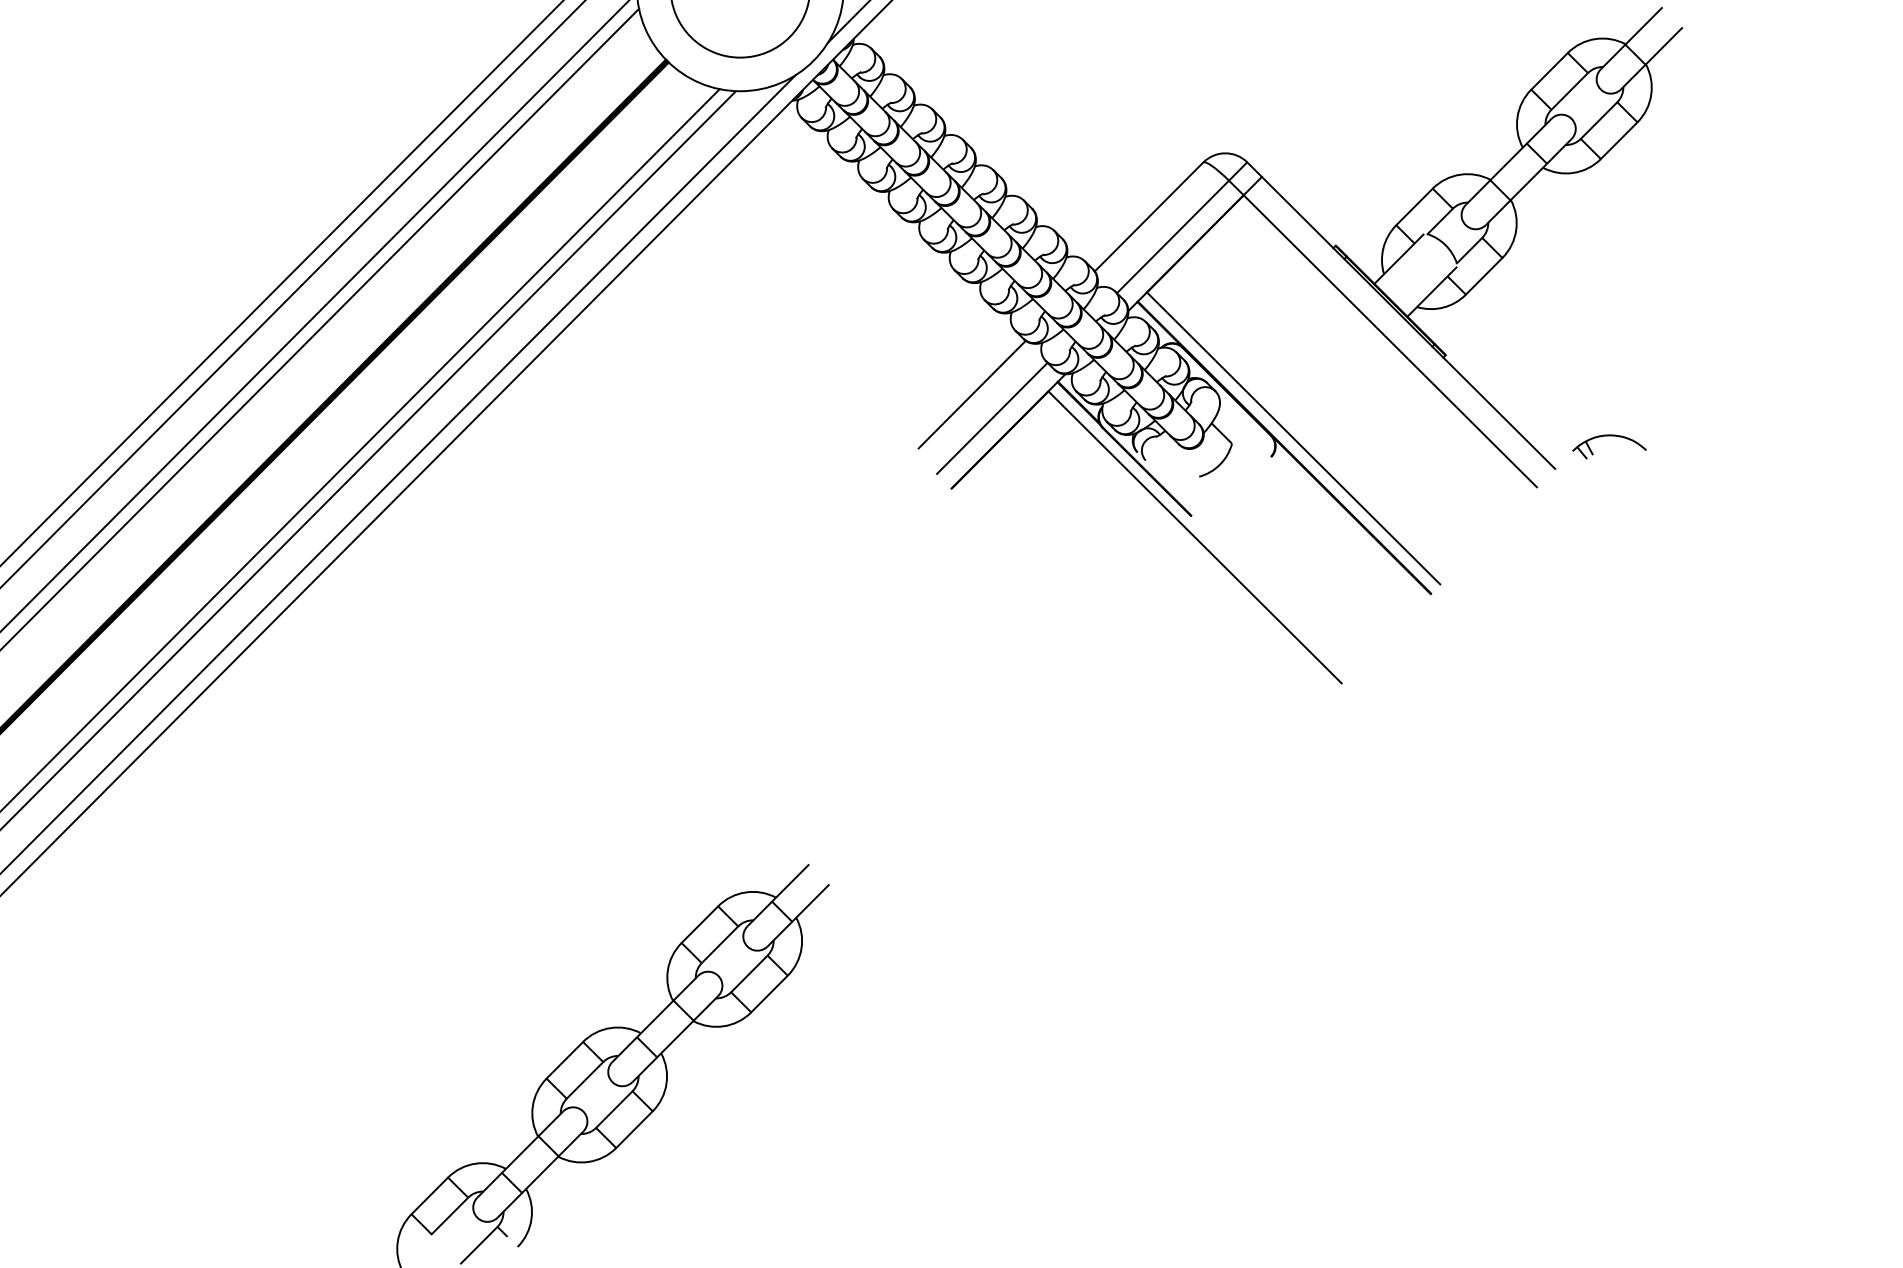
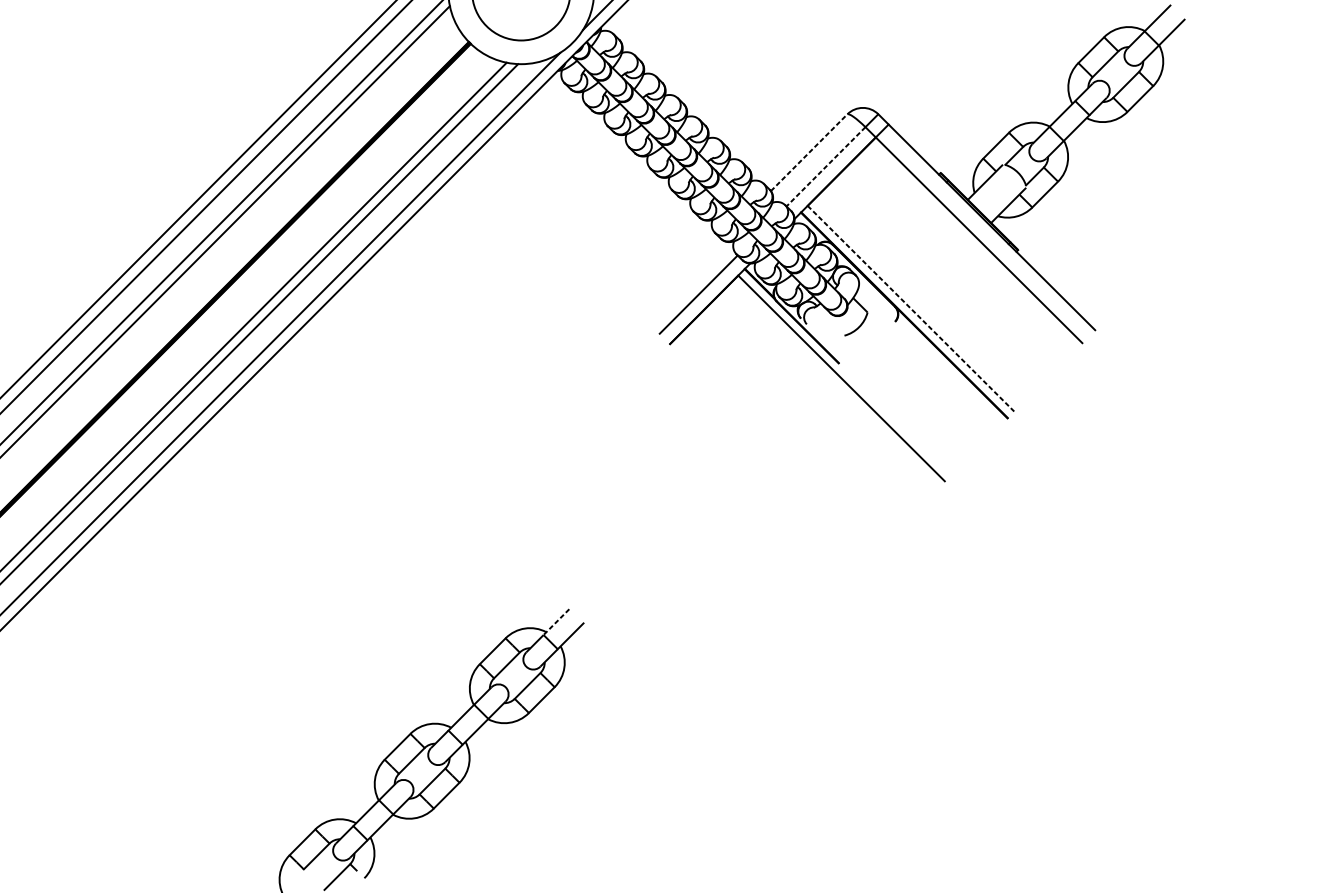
line: (1149, 216) -> (809, 152), solid -> dashed
line: (1172, 237) -> (825, 167), solid -> dashed
line: (971, 394) -> (684, 277), removed
part: (1609, 436) -> (1133, 307), removed
line: (1293, 438) -> (910, 308), solid -> dashed
line: (790, 883) -> (556, 622), solid -> dashed

